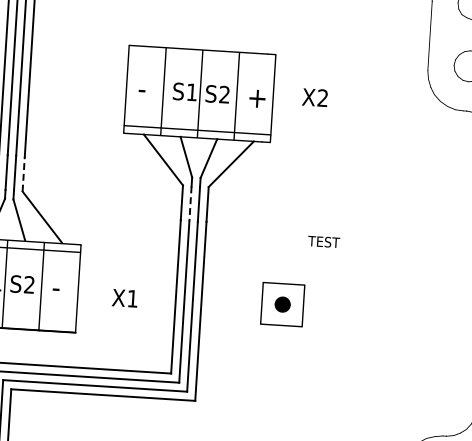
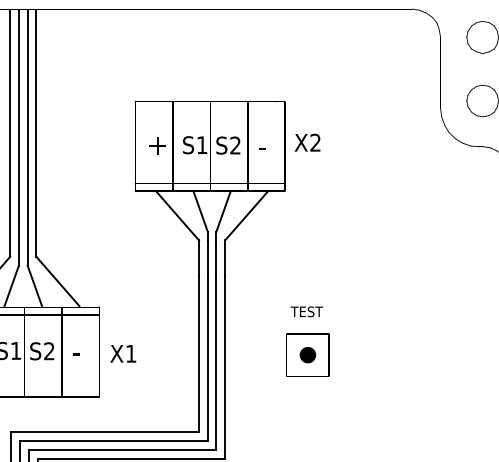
text: (147, 89) -> (156, 145), - -> +
text: (314, 97) -> (307, 142), moved
text: (255, 98) -> (267, 147), + -> -
line: (23, 174) -> (36, 239), dashed -> solid
line: (190, 203) -> (207, 258), dashed -> solid
text: (323, 241) -> (306, 311), moved
text: (125, 298) -> (123, 353), moved

